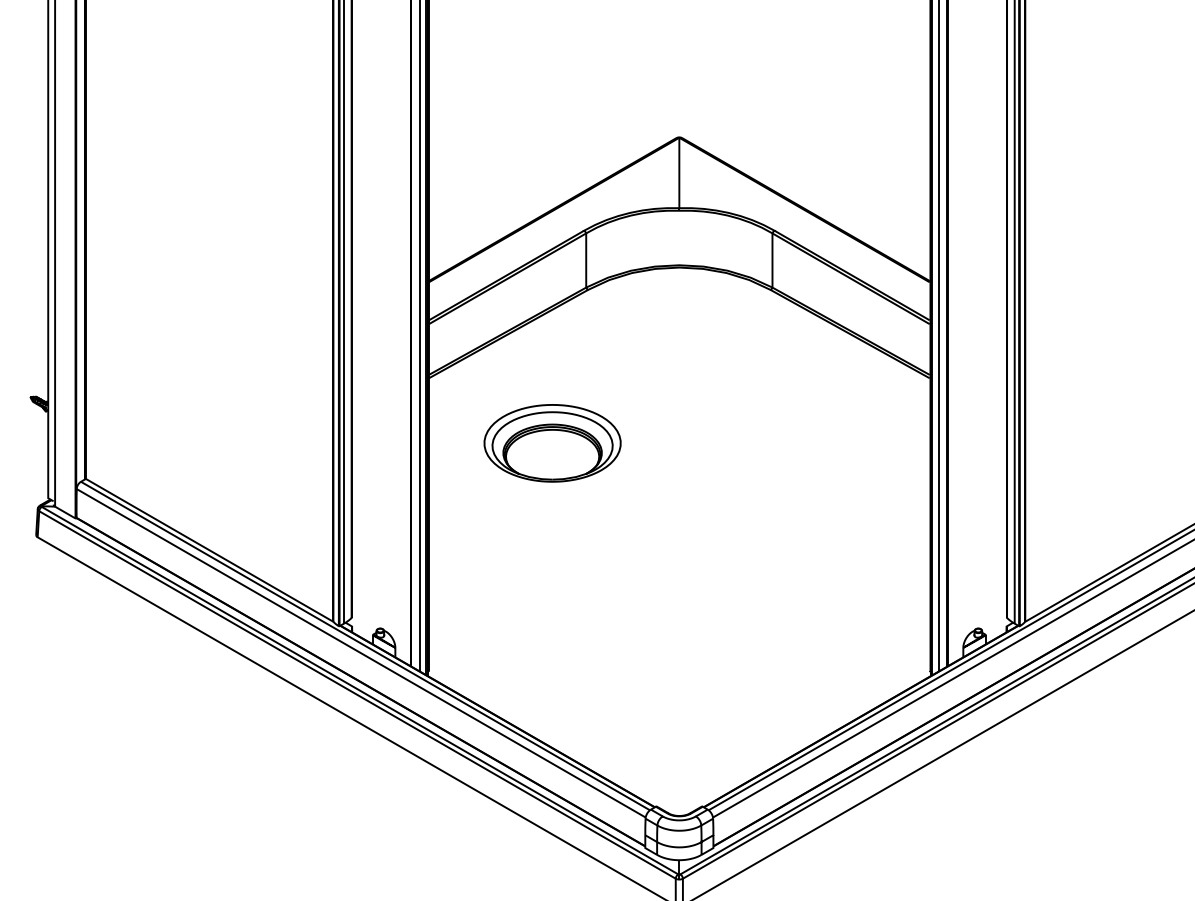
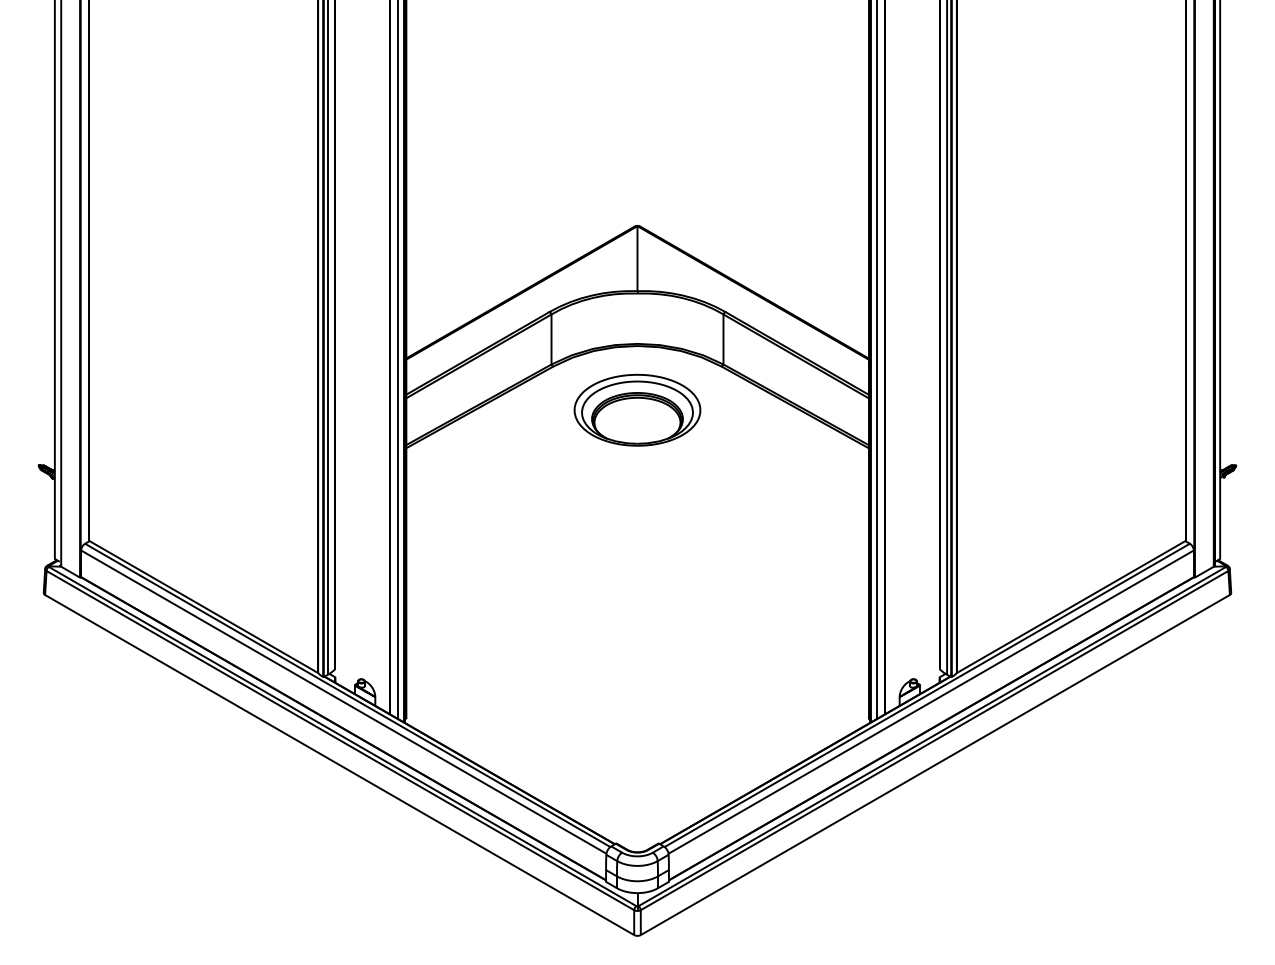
part: (552, 442) -> (637, 409), moved

